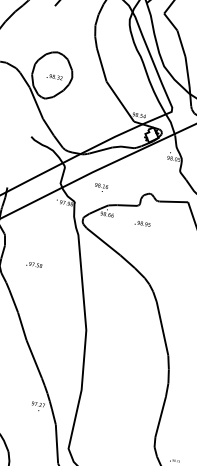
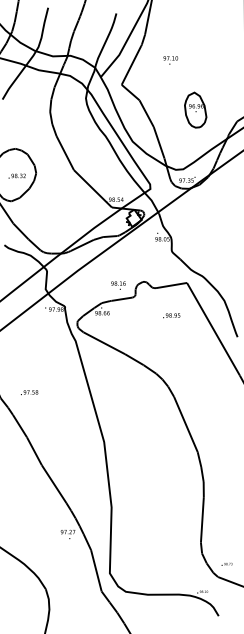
text: (101, 187) -> (118, 285), moved
text: (142, 223) -> (171, 315), moved
text: (34, 264) -> (29, 392), moved

